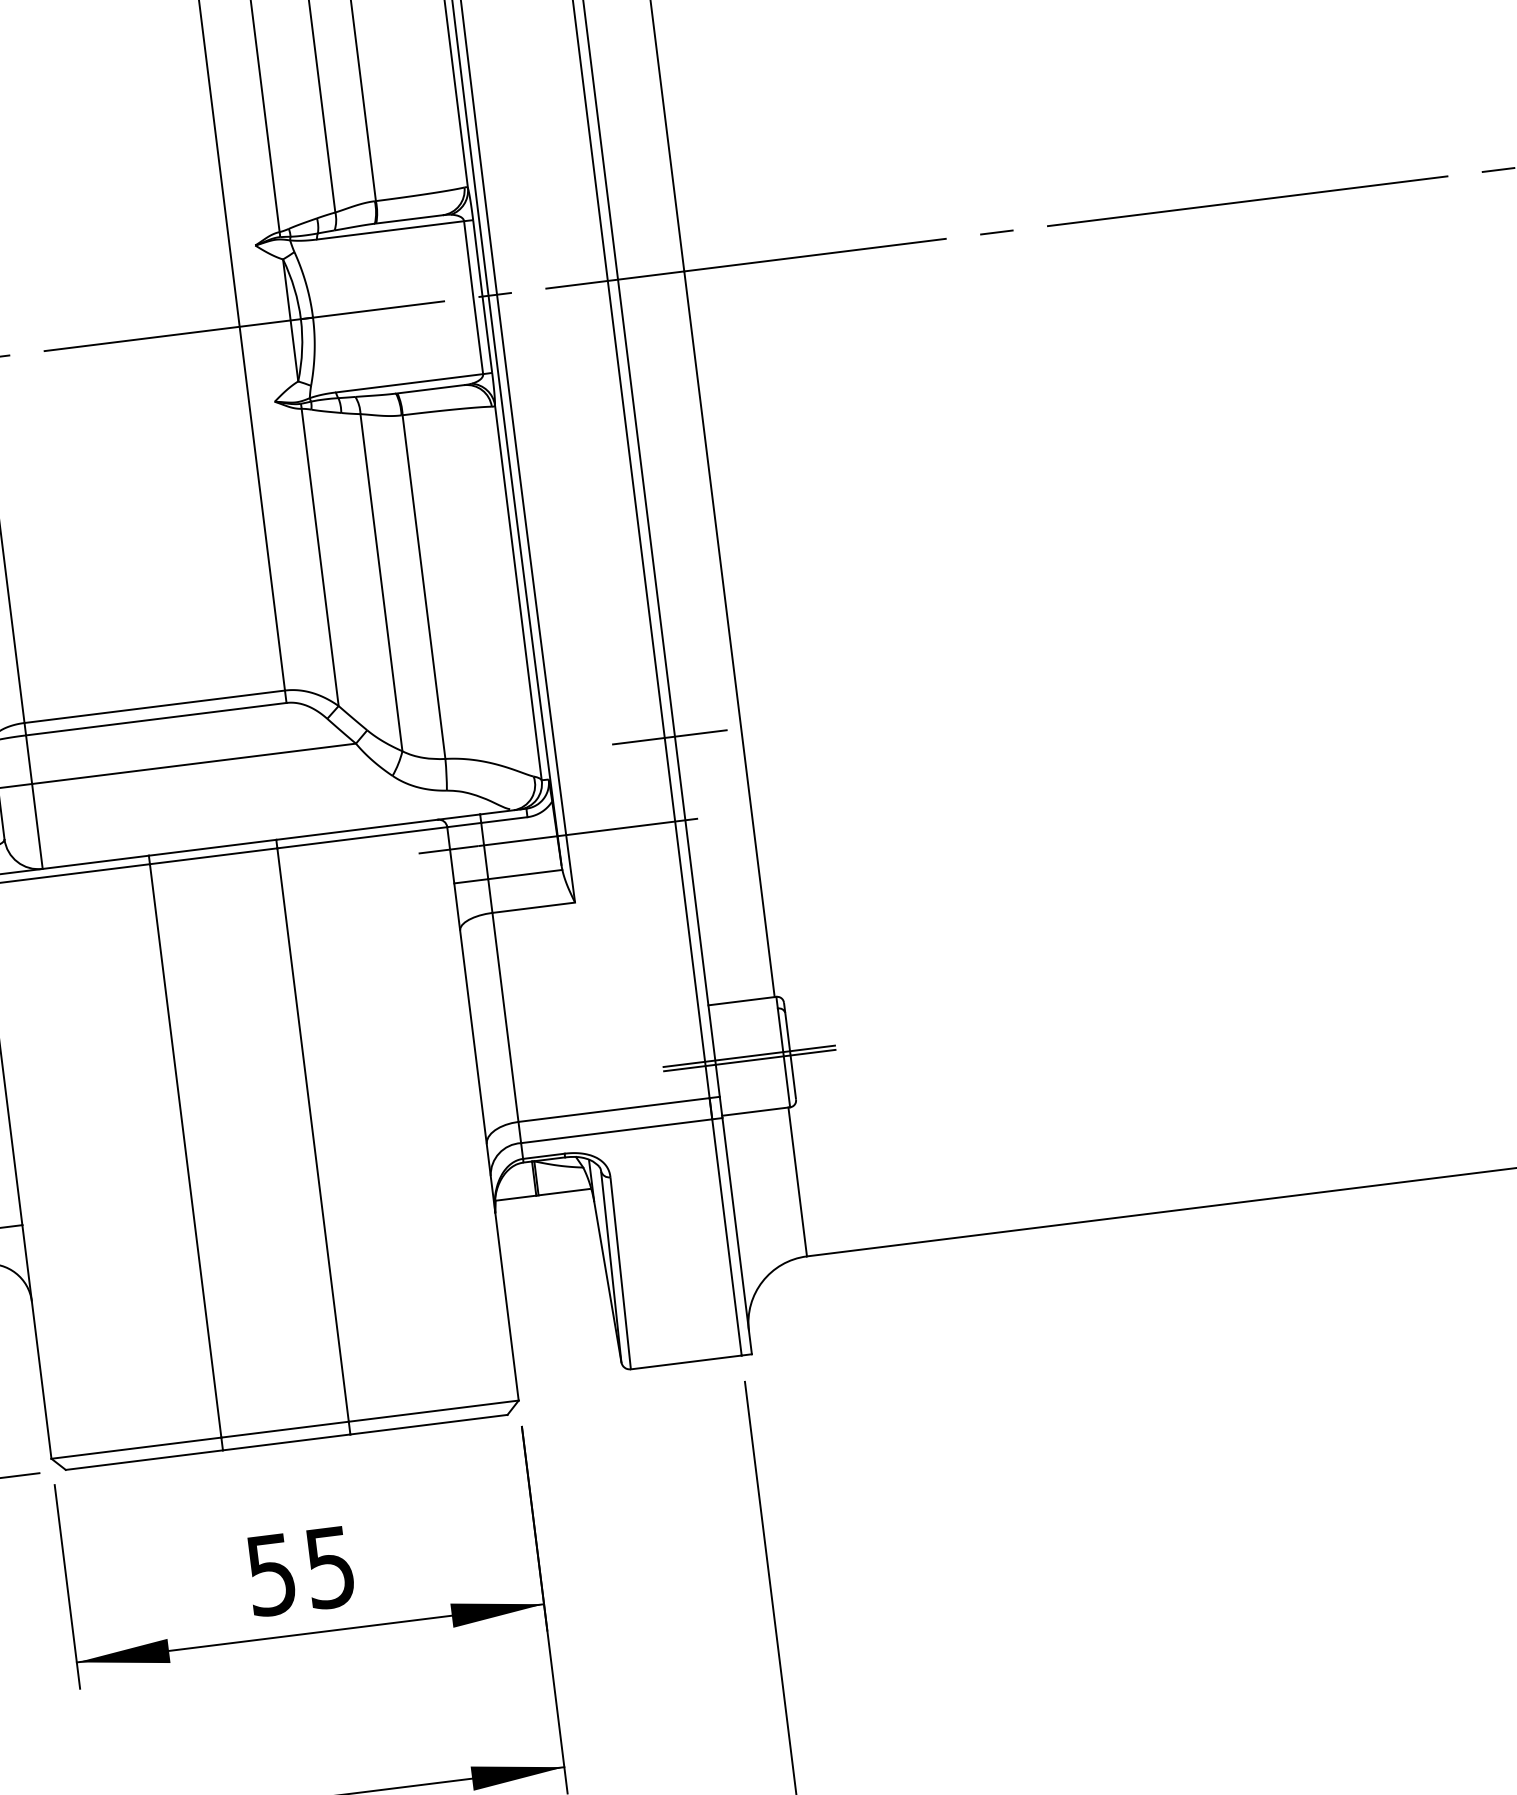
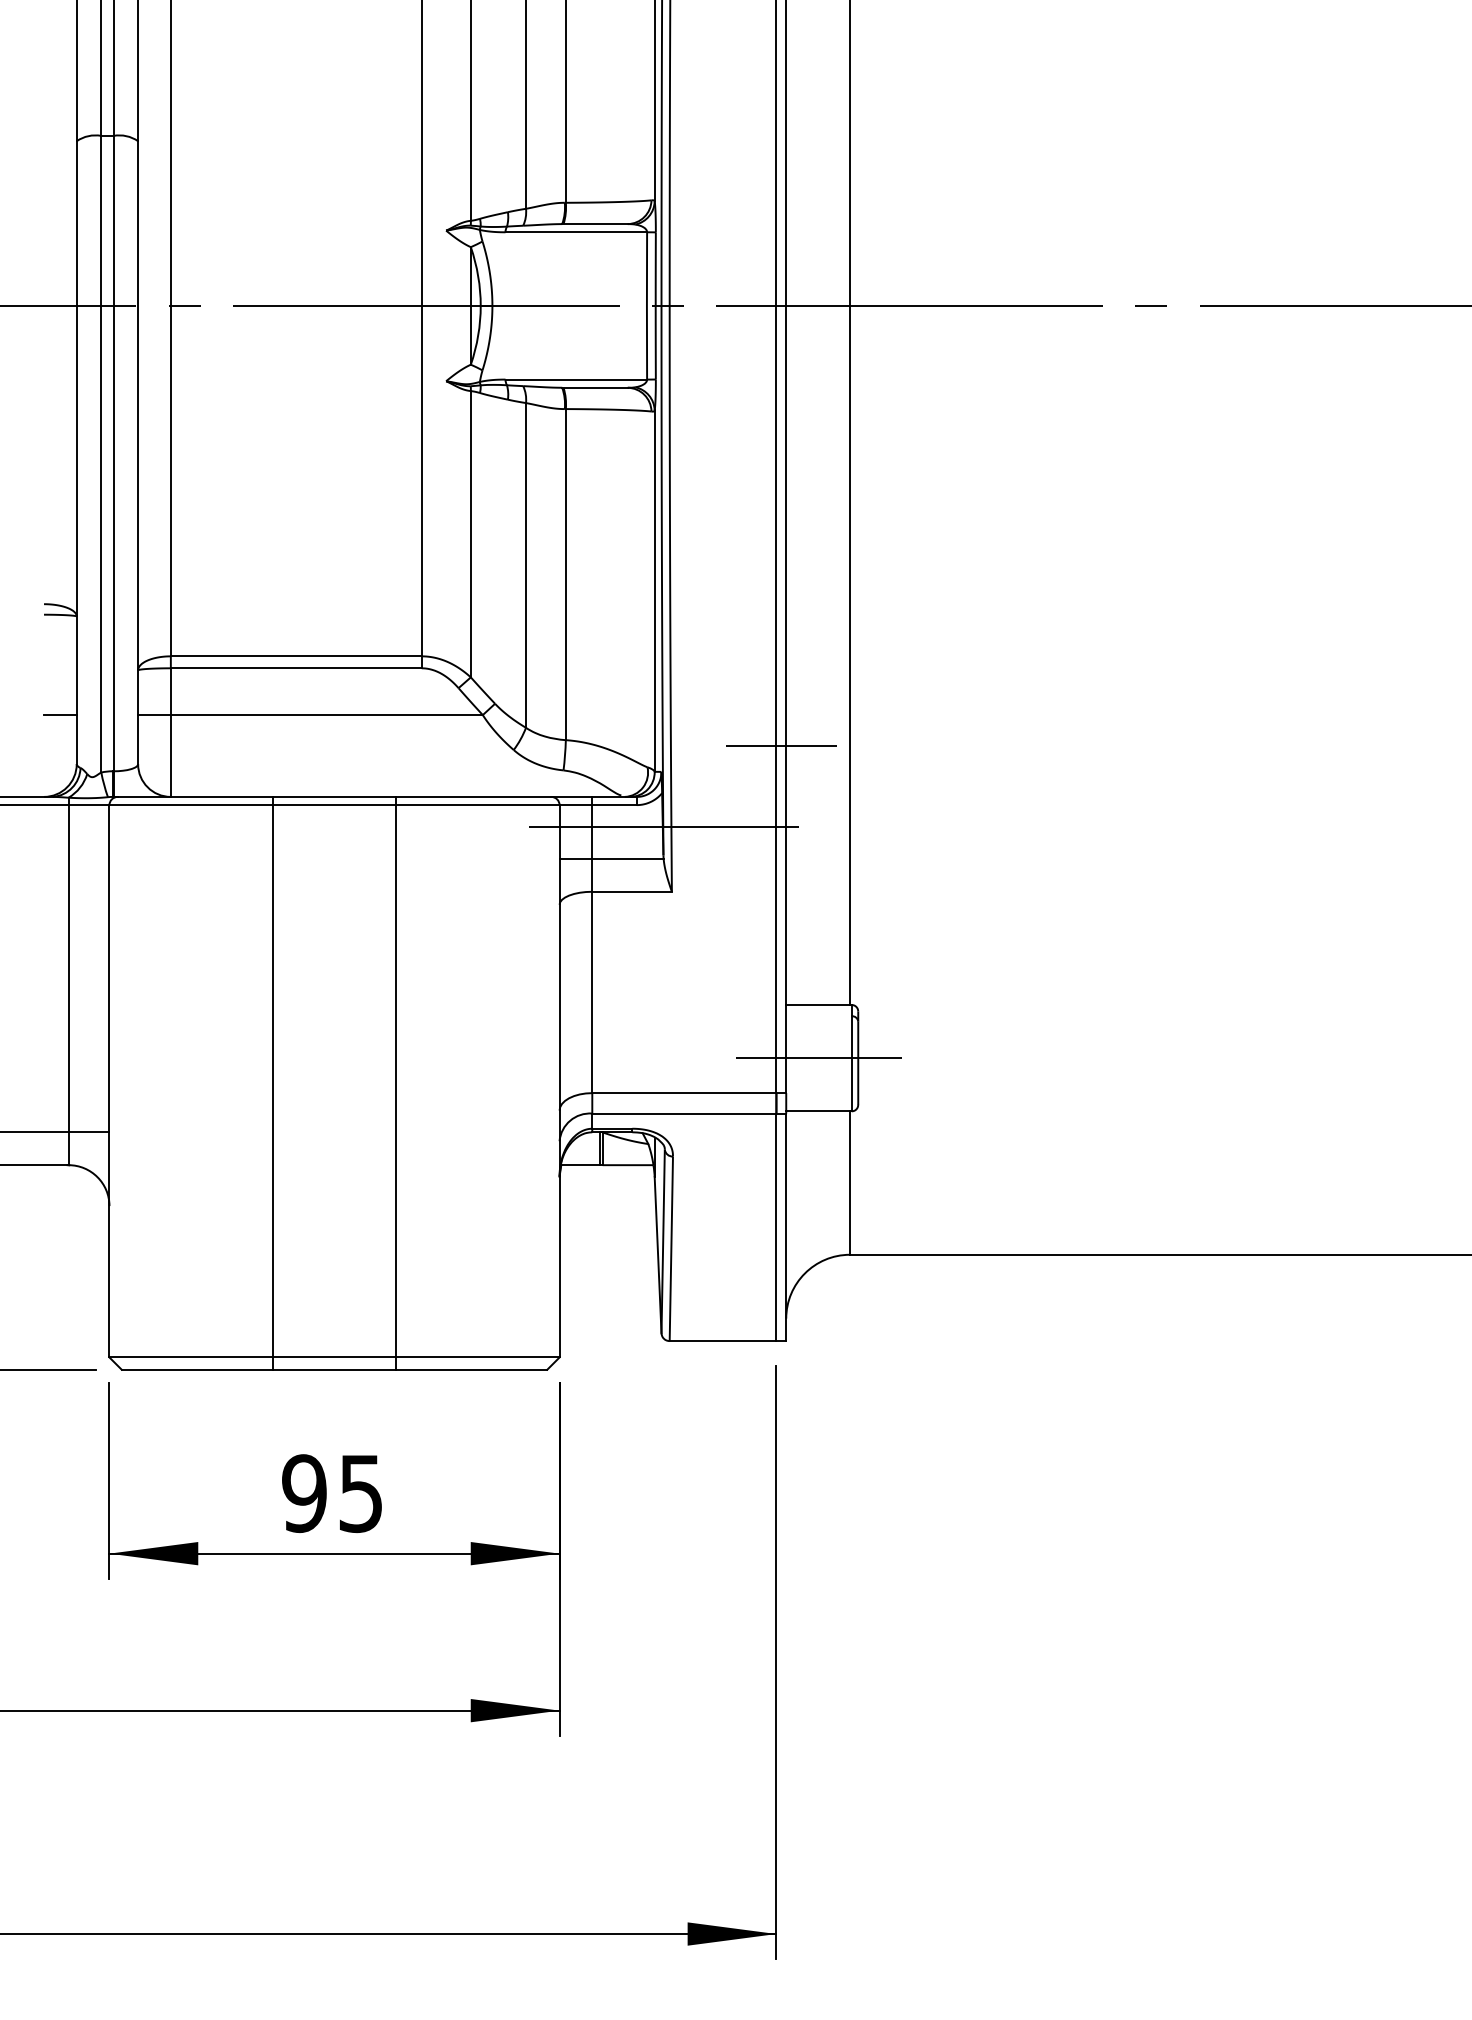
line: (749, 1060) -> (818, 1062), removed
text: (271, 1574) -> (304, 1493), 55 -> 95

